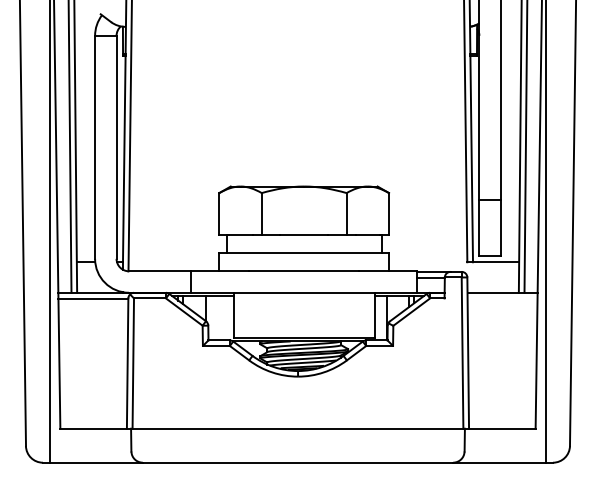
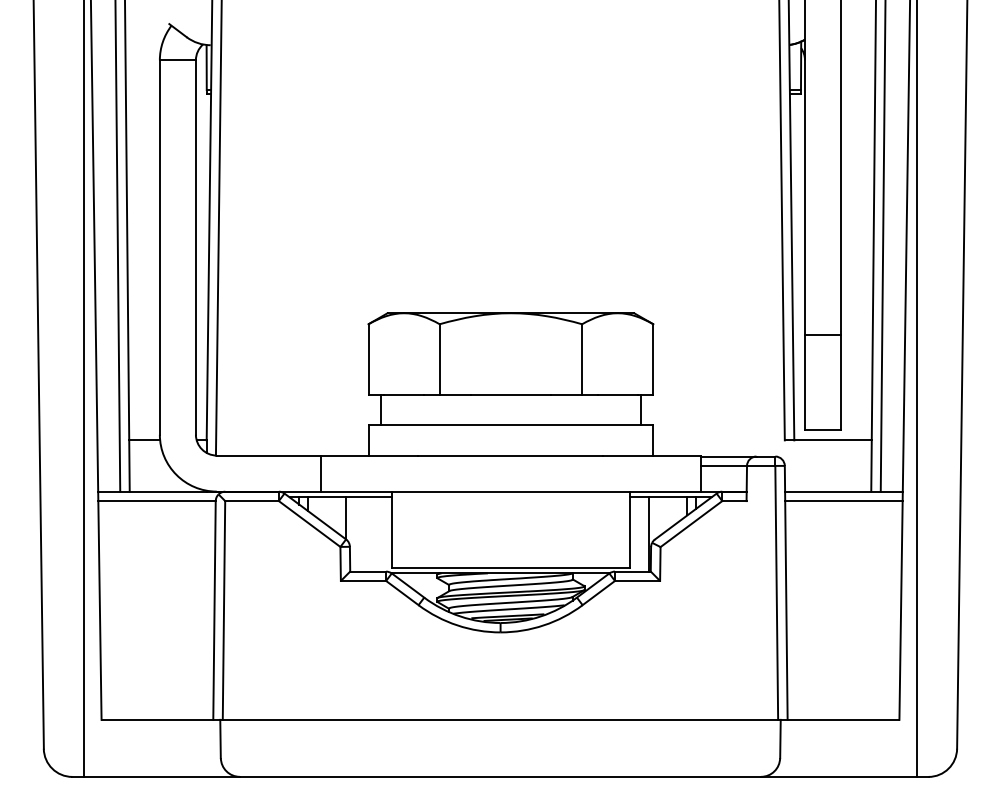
line: (502, 298) -> (843, 501), added

